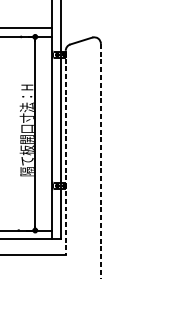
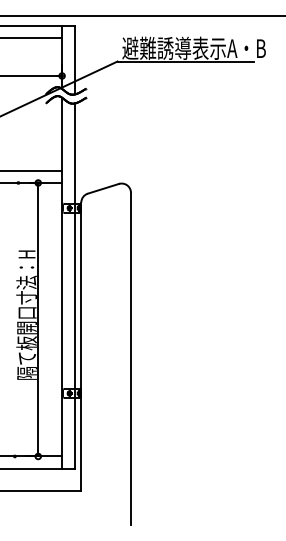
line: (65, 153) -> (81, 347), dashed -> solid
line: (101, 161) -> (131, 358), dashed -> solid

